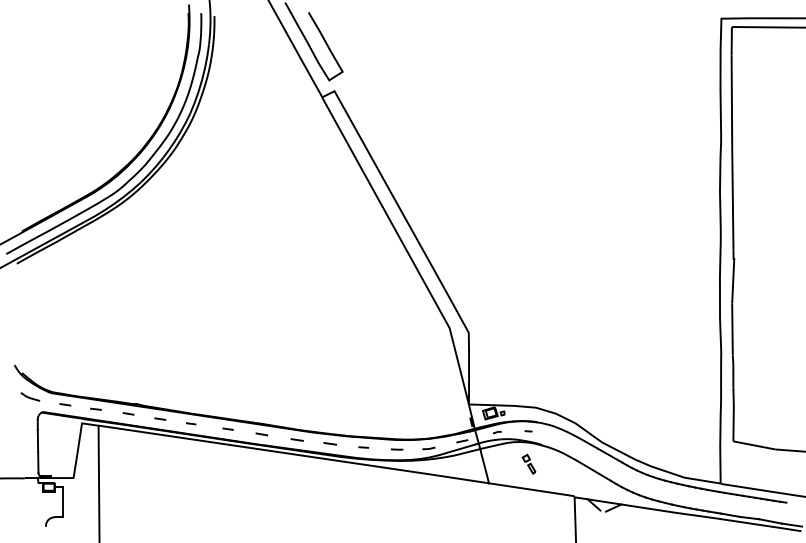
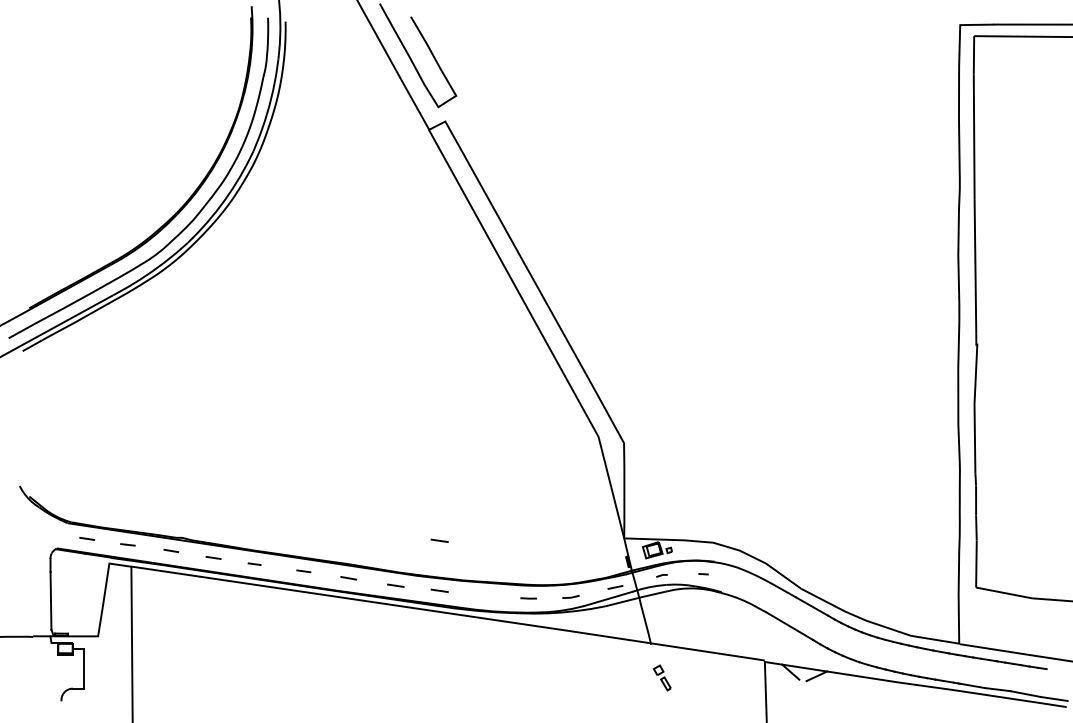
line: (29, 397) -> (39, 528), removed
line: (330, 406) -> (439, 540), added
line: (363, 447) -> (484, 595), removed
part: (528, 463) -> (661, 677), moved

